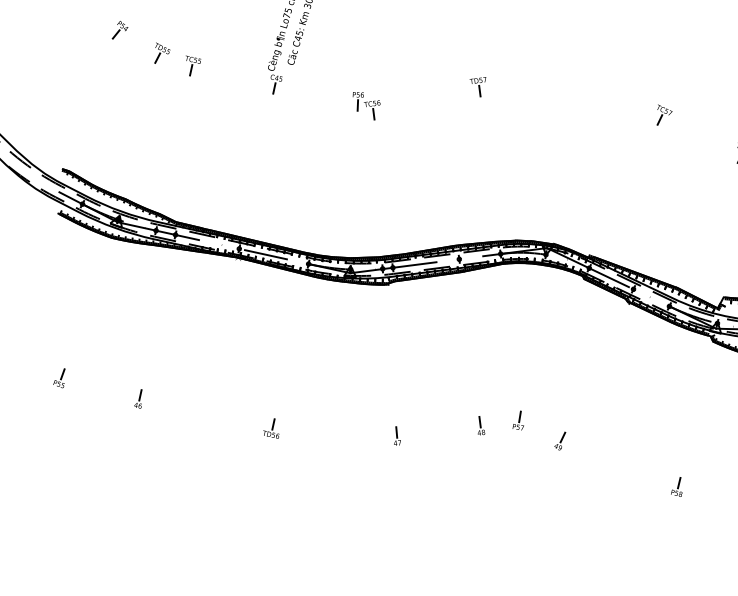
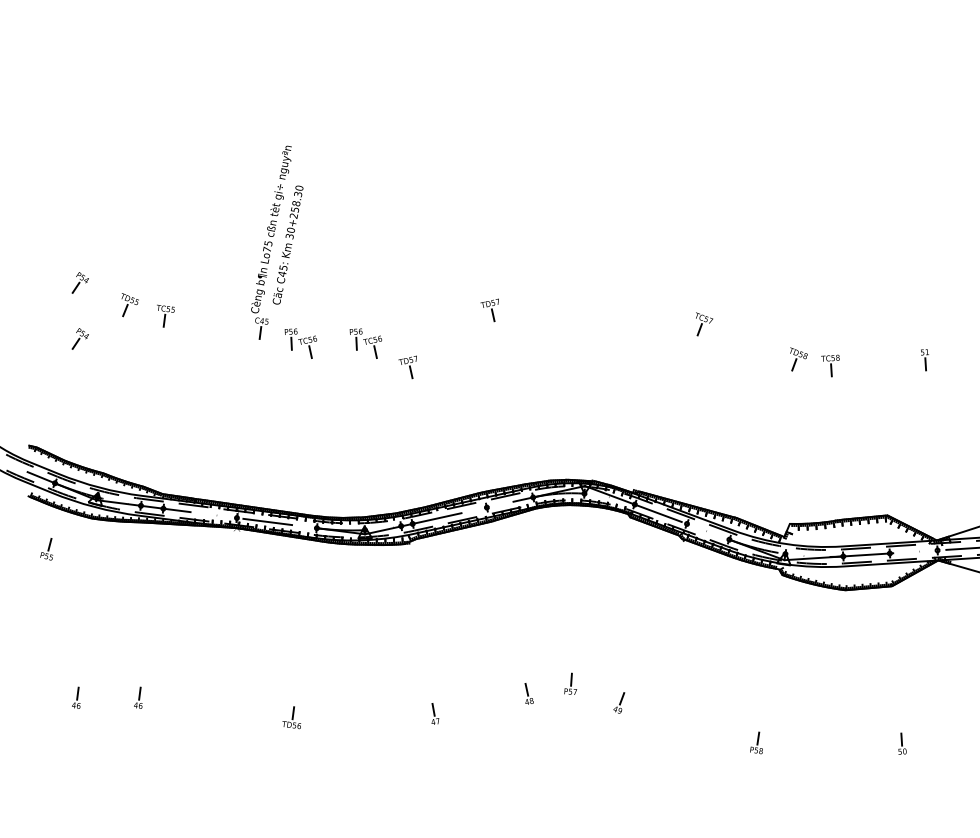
part: (115, 79) -> (79, 338), added
part: (308, 100) -> (300, 343), added
part: (400, 130) -> (407, 367), added
part: (59, 378) -> (46, 549), moved
part: (84, 393) -> (76, 697), added

